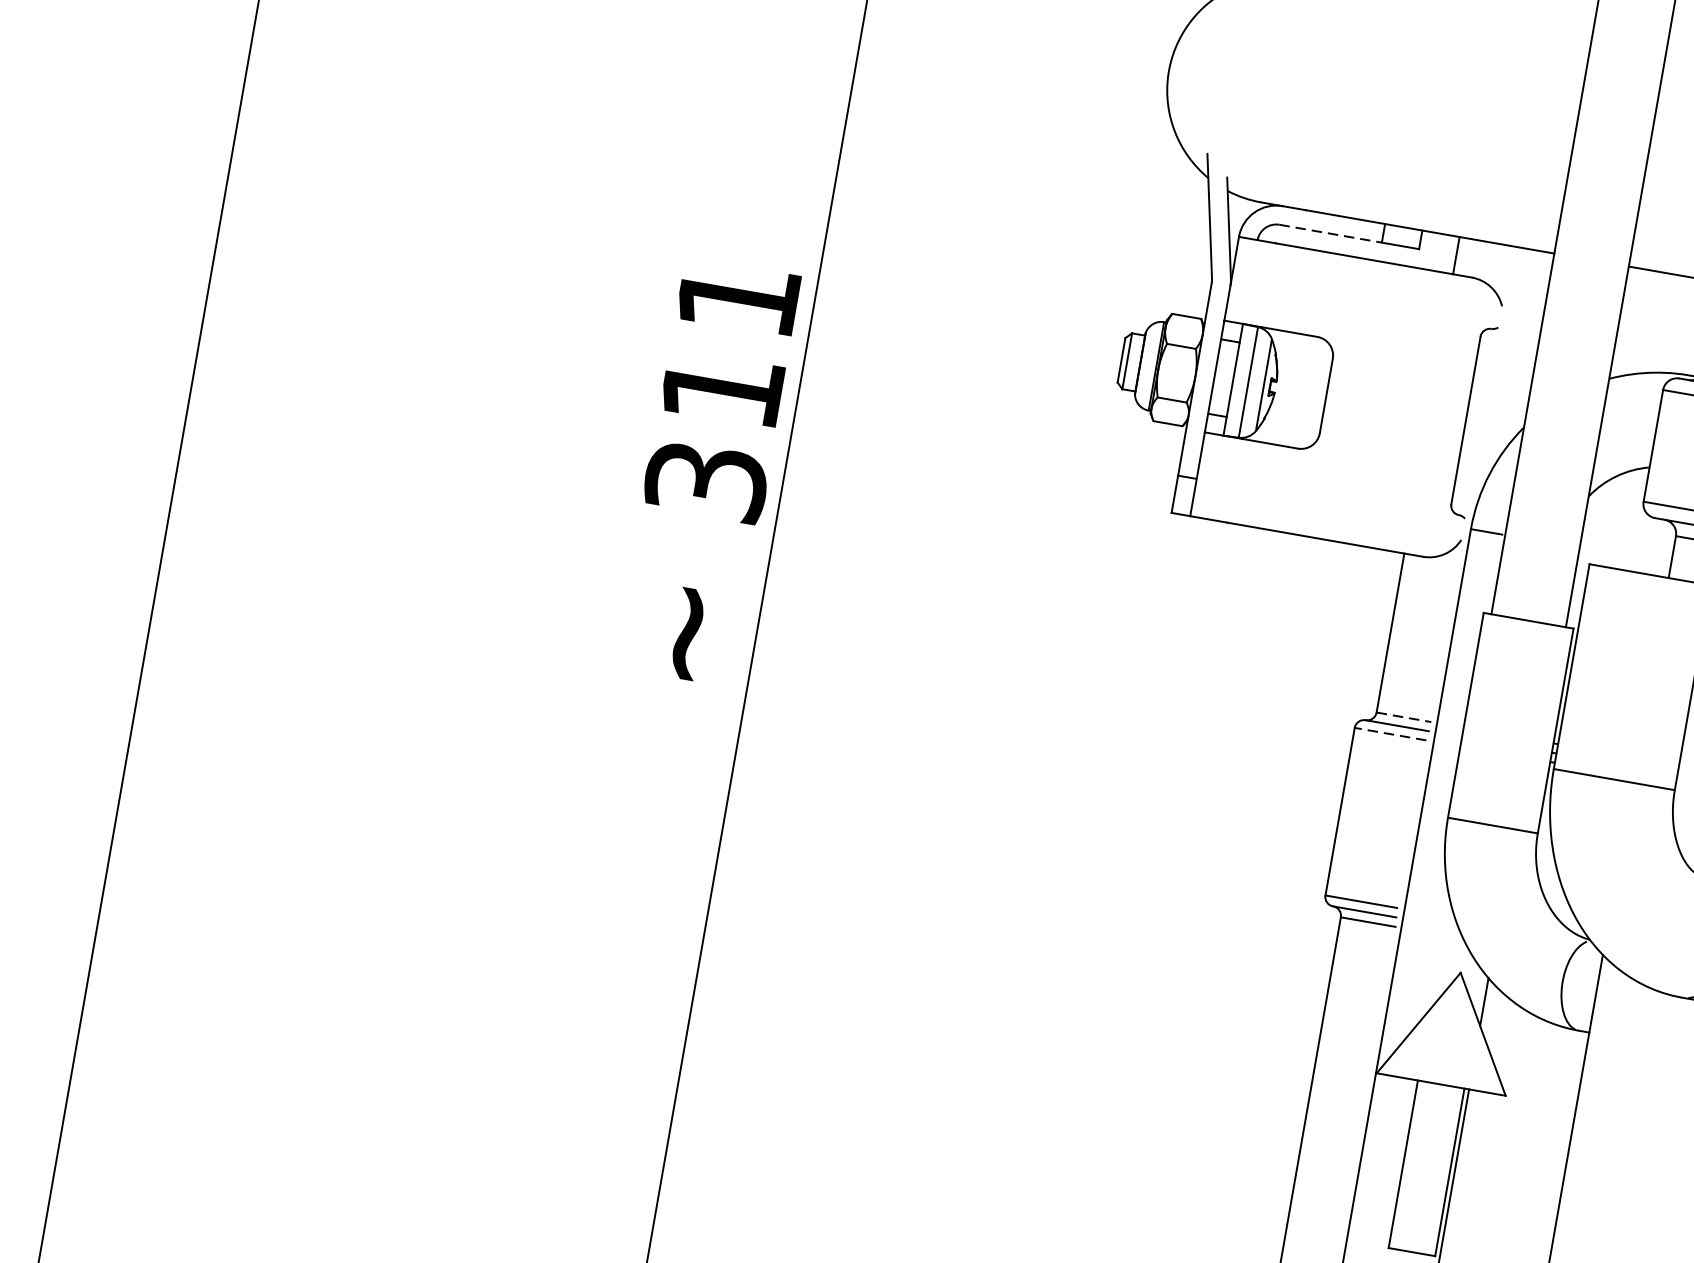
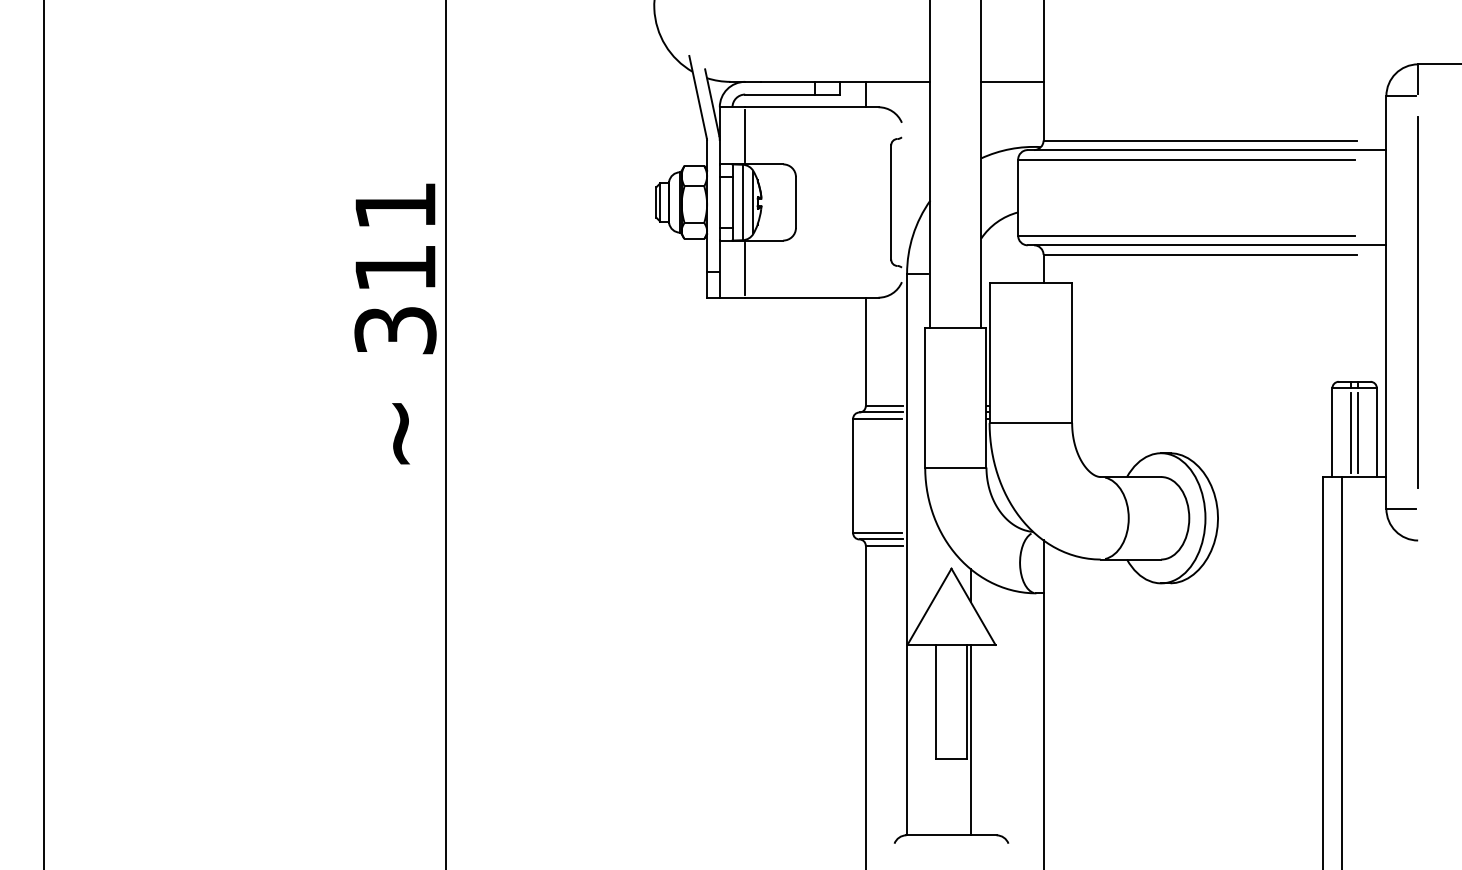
line: (1331, 233) -> (780, 94), dashed -> solid
line: (1269, 284) -> (745, 135), added
line: (1235, 479) -> (745, 268), added
line: (1403, 717) -> (884, 406), dashed -> solid
line: (1390, 733) -> (877, 418), dashed -> solid

